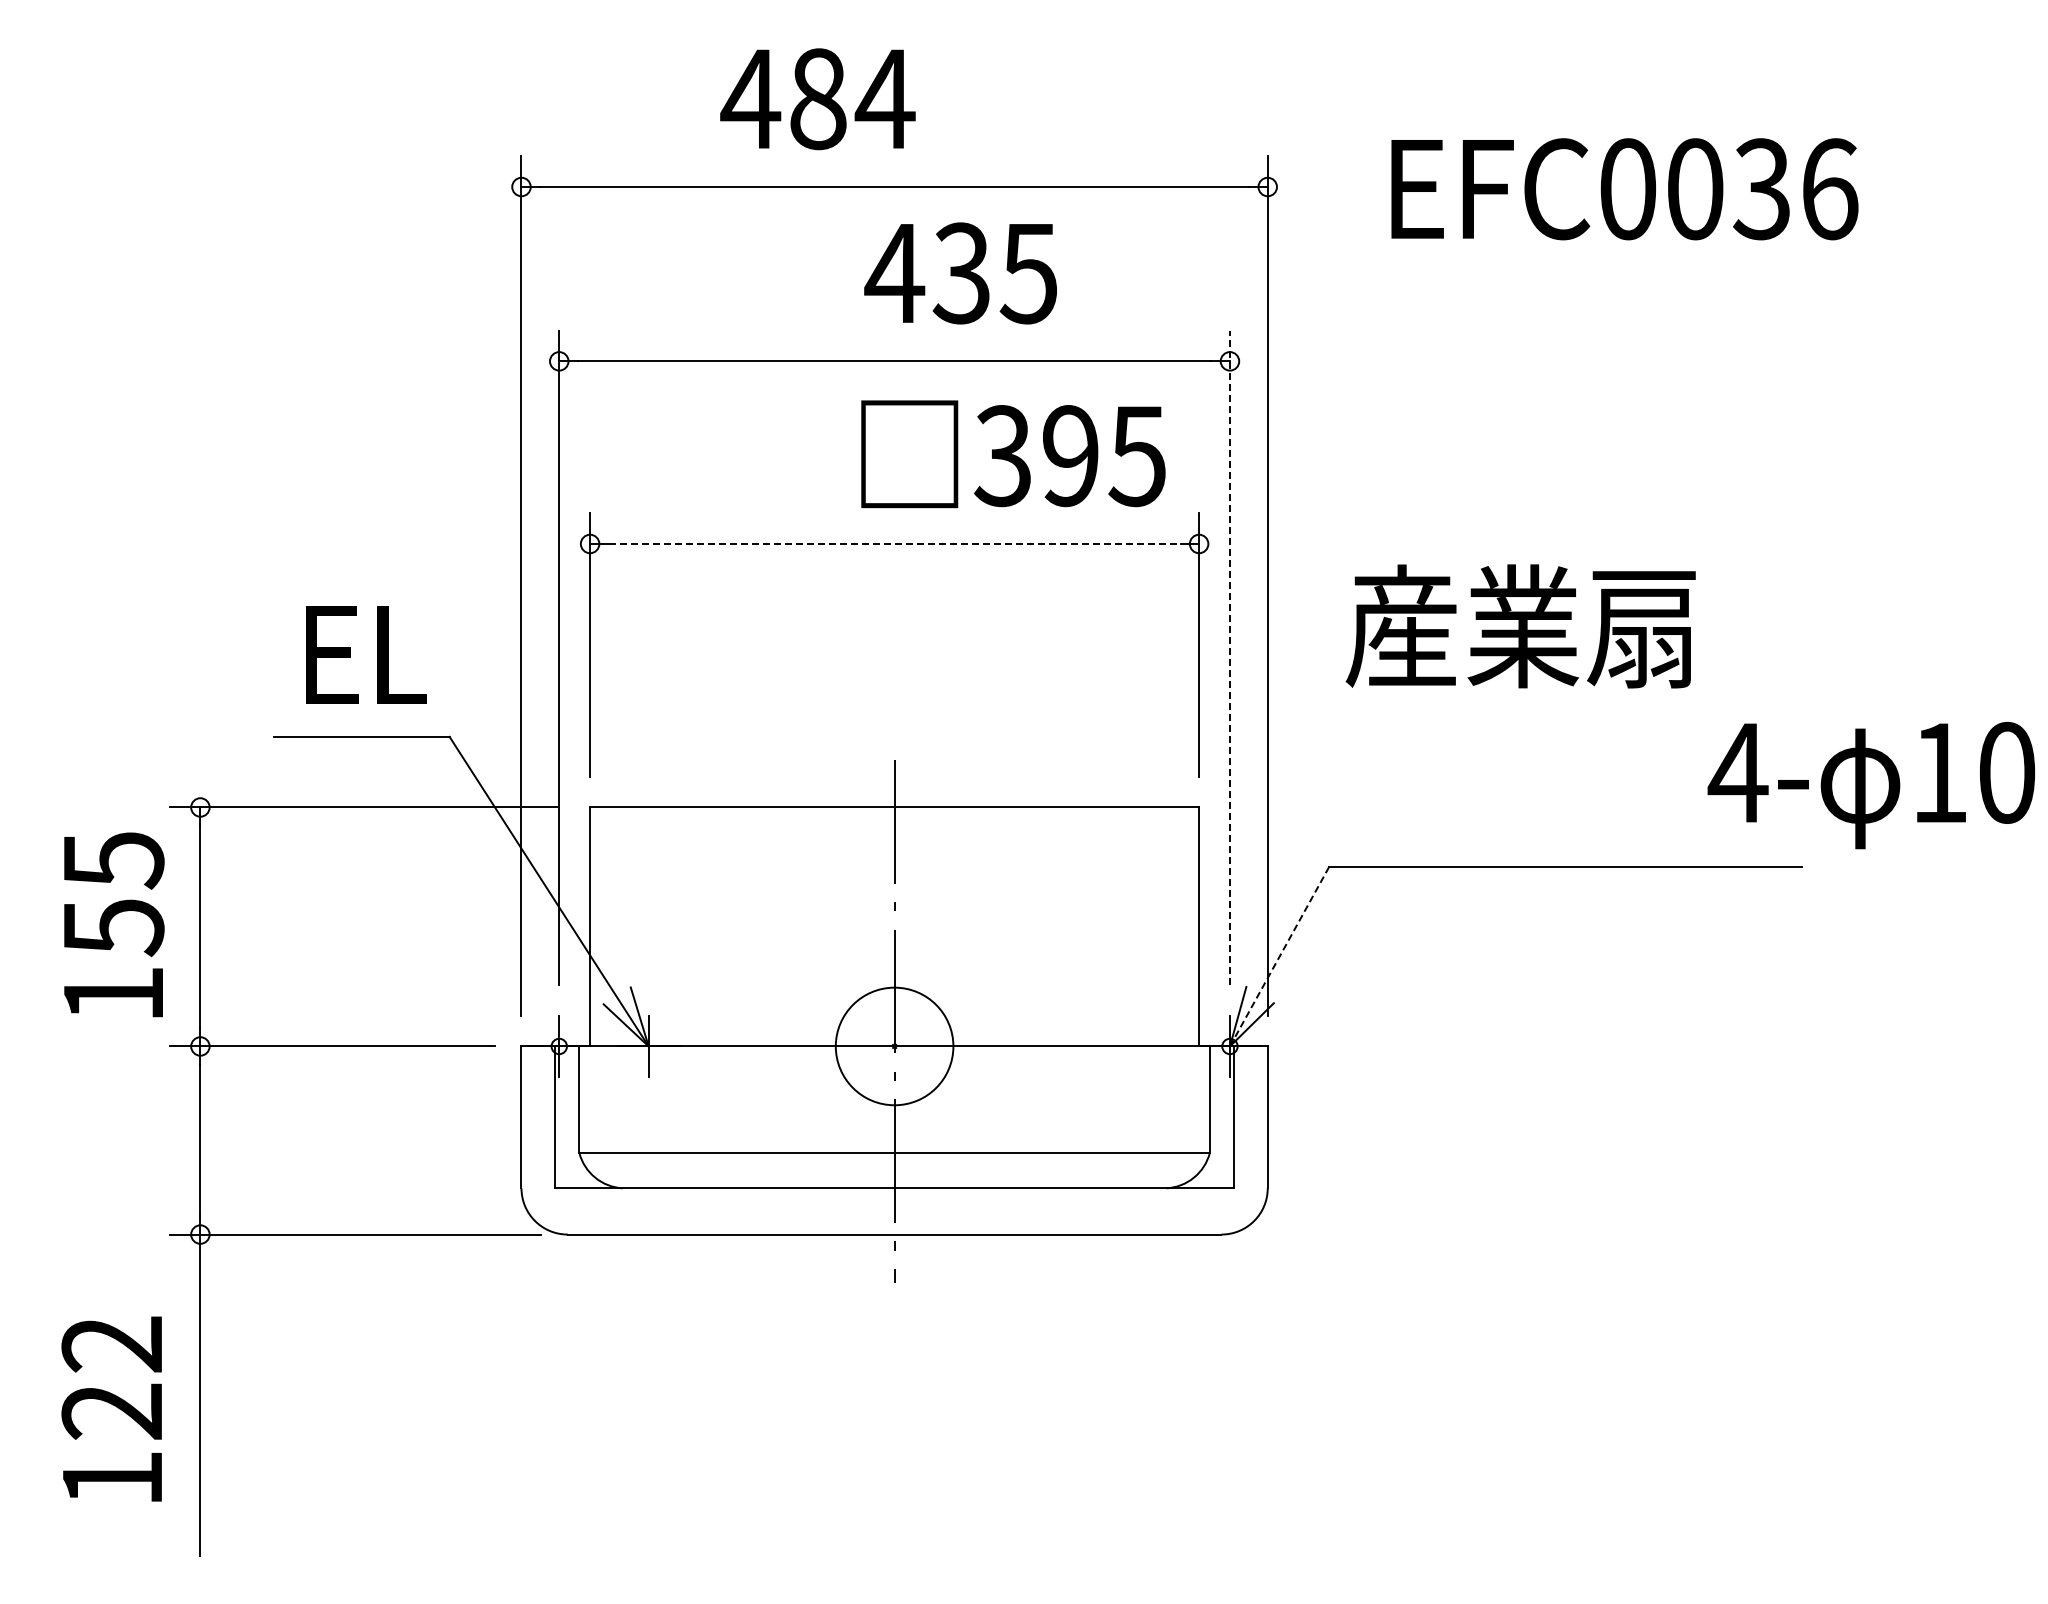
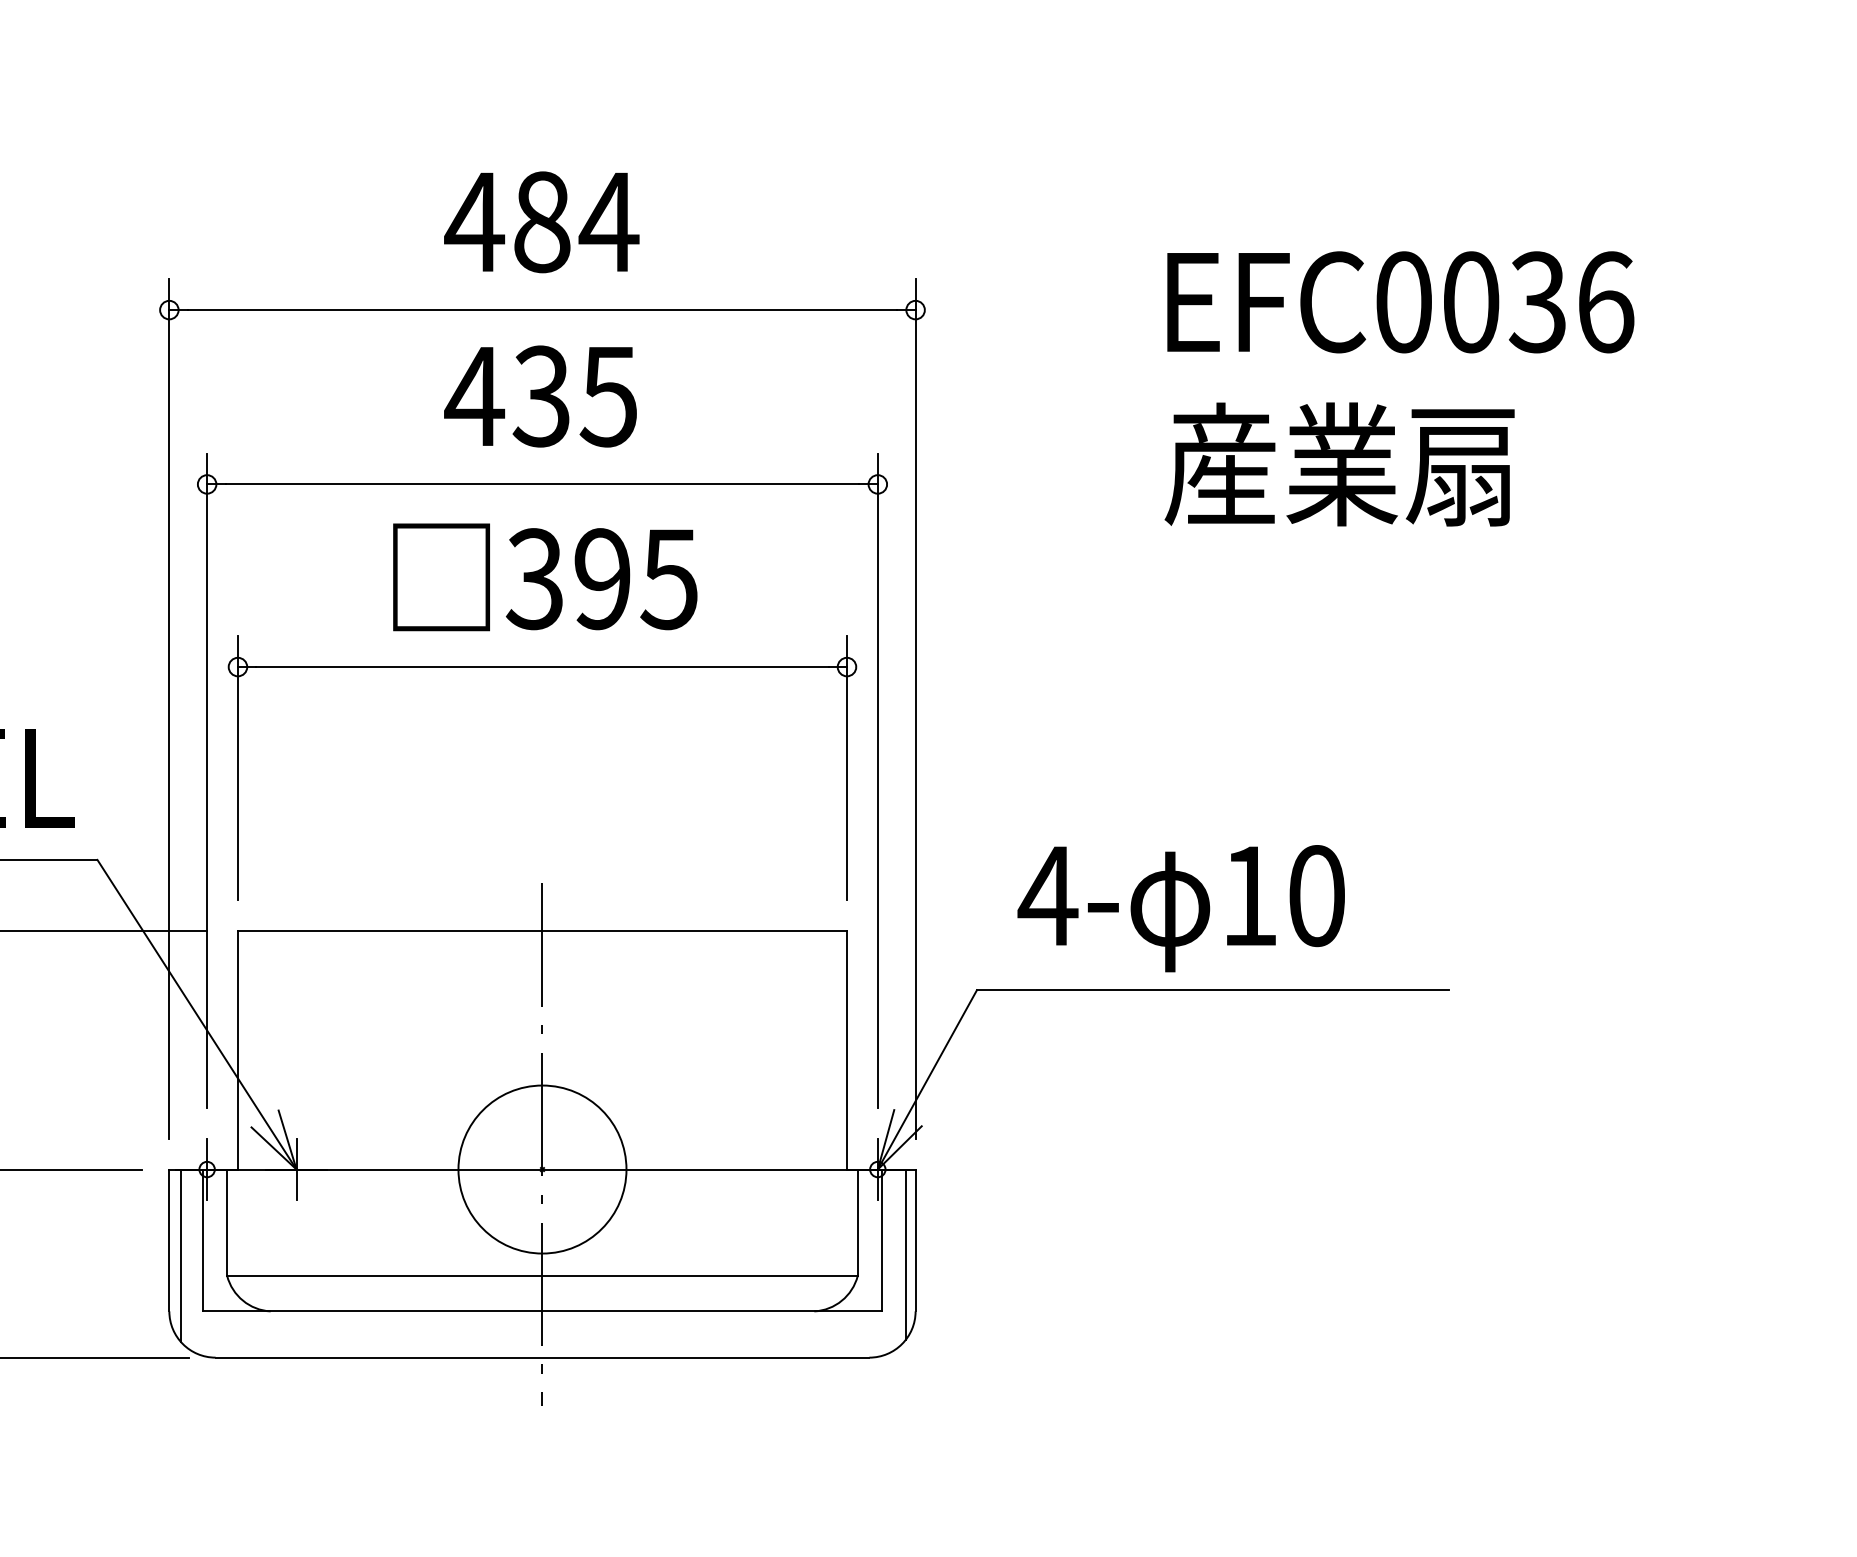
text: (817, 99) -> (541, 222), moved
text: (1624, 189) -> (1400, 302), moved
text: (960, 273) -> (540, 396), moved
text: (1013, 454) -> (545, 577), moved
line: (895, 543) -> (543, 666), dashed -> solid
text: (1520, 626) -> (1339, 464), moved
line: (1229, 657) -> (877, 780), dashed -> solid
text: (1871, 785) -> (1181, 908), moved
line: (1279, 956) -> (927, 1079), dashed -> solid
circle: (894, 1046) -> (542, 1169), size x1.43
line: (1257, 1131) -> (905, 1254), added
line: (533, 1132) -> (181, 1255), added

